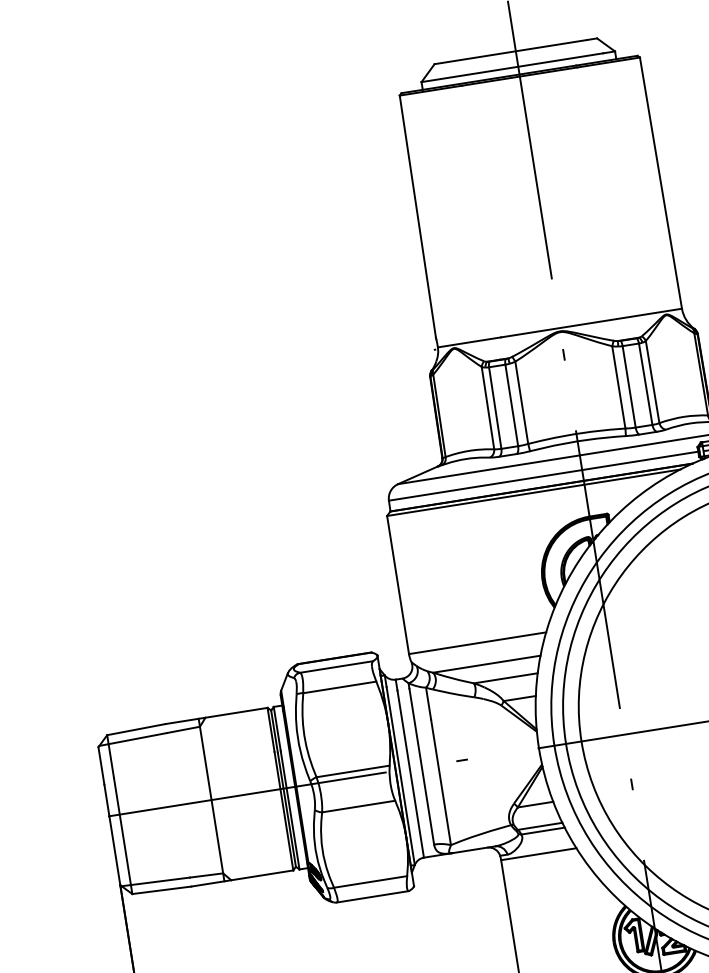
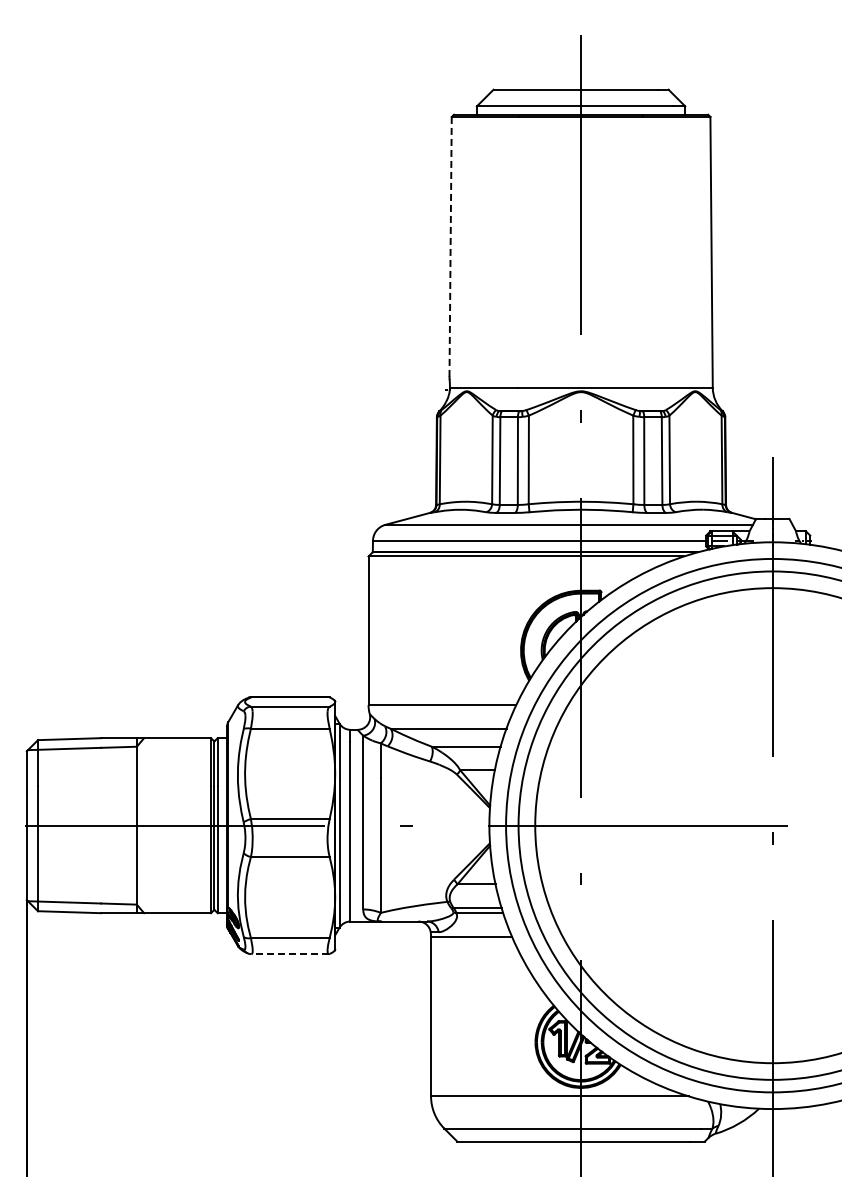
line: (417, 217) -> (450, 247), solid -> dashed
line: (373, 897) -> (290, 954), solid -> dashed

